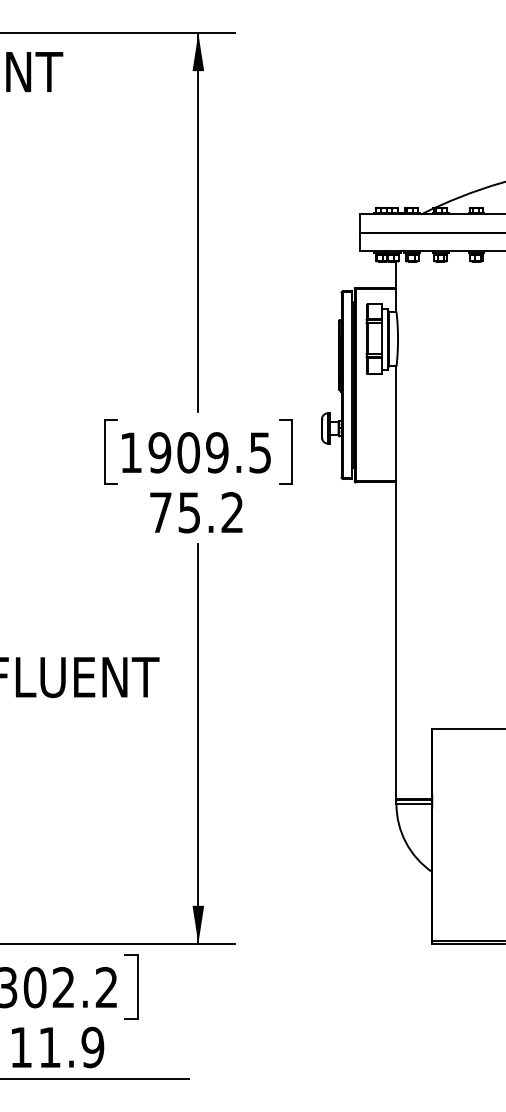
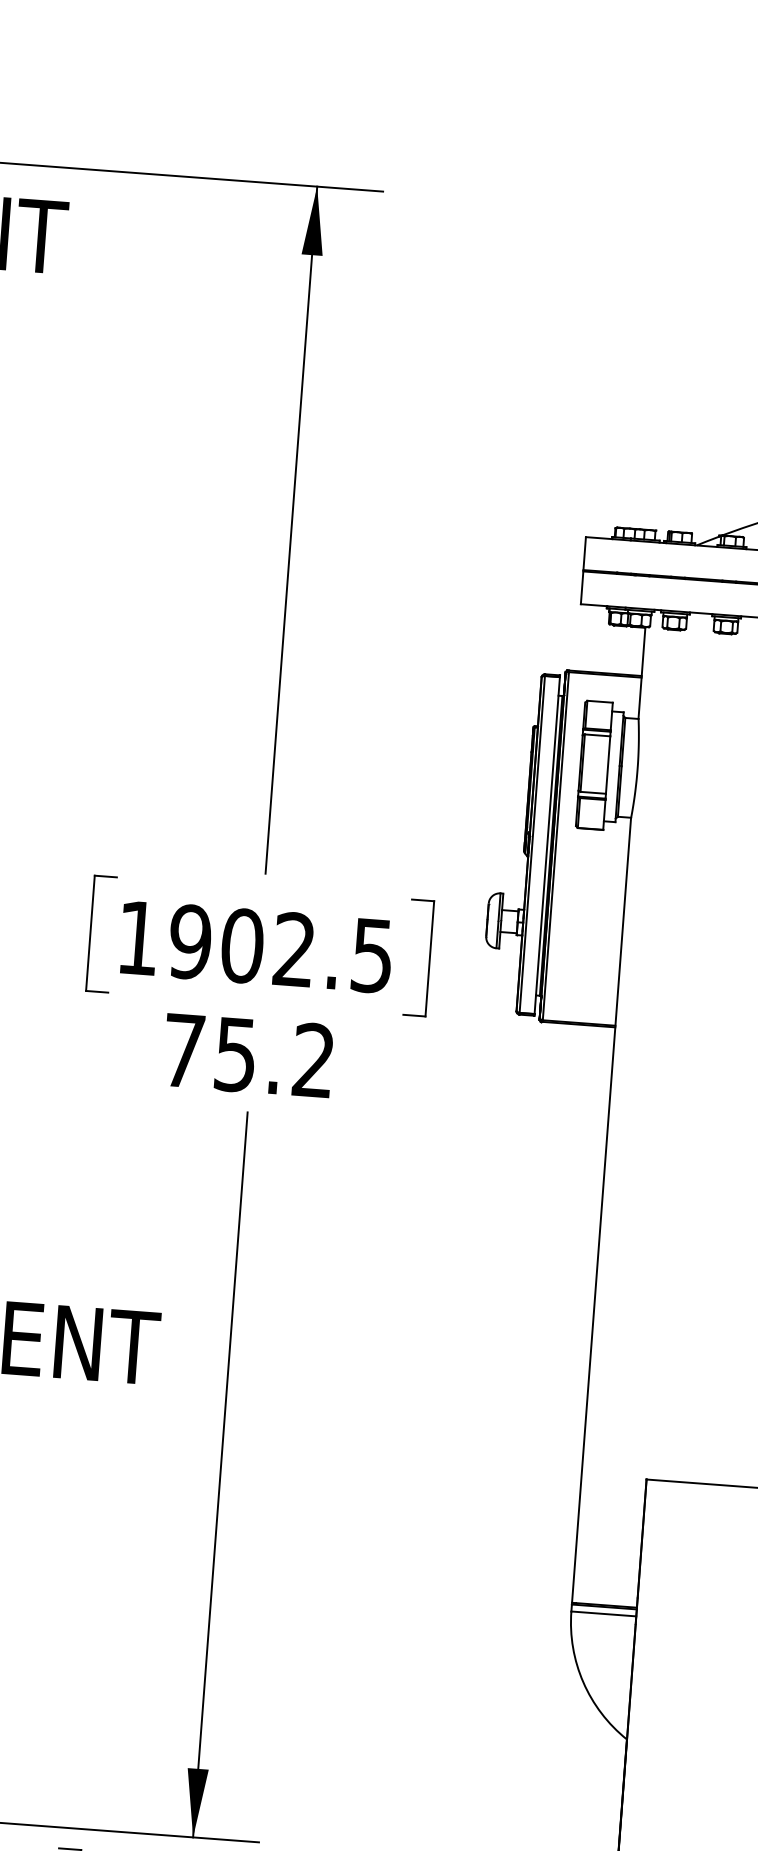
text: (217, 452) -> (294, 949), 1909.5 -> 1902.5

